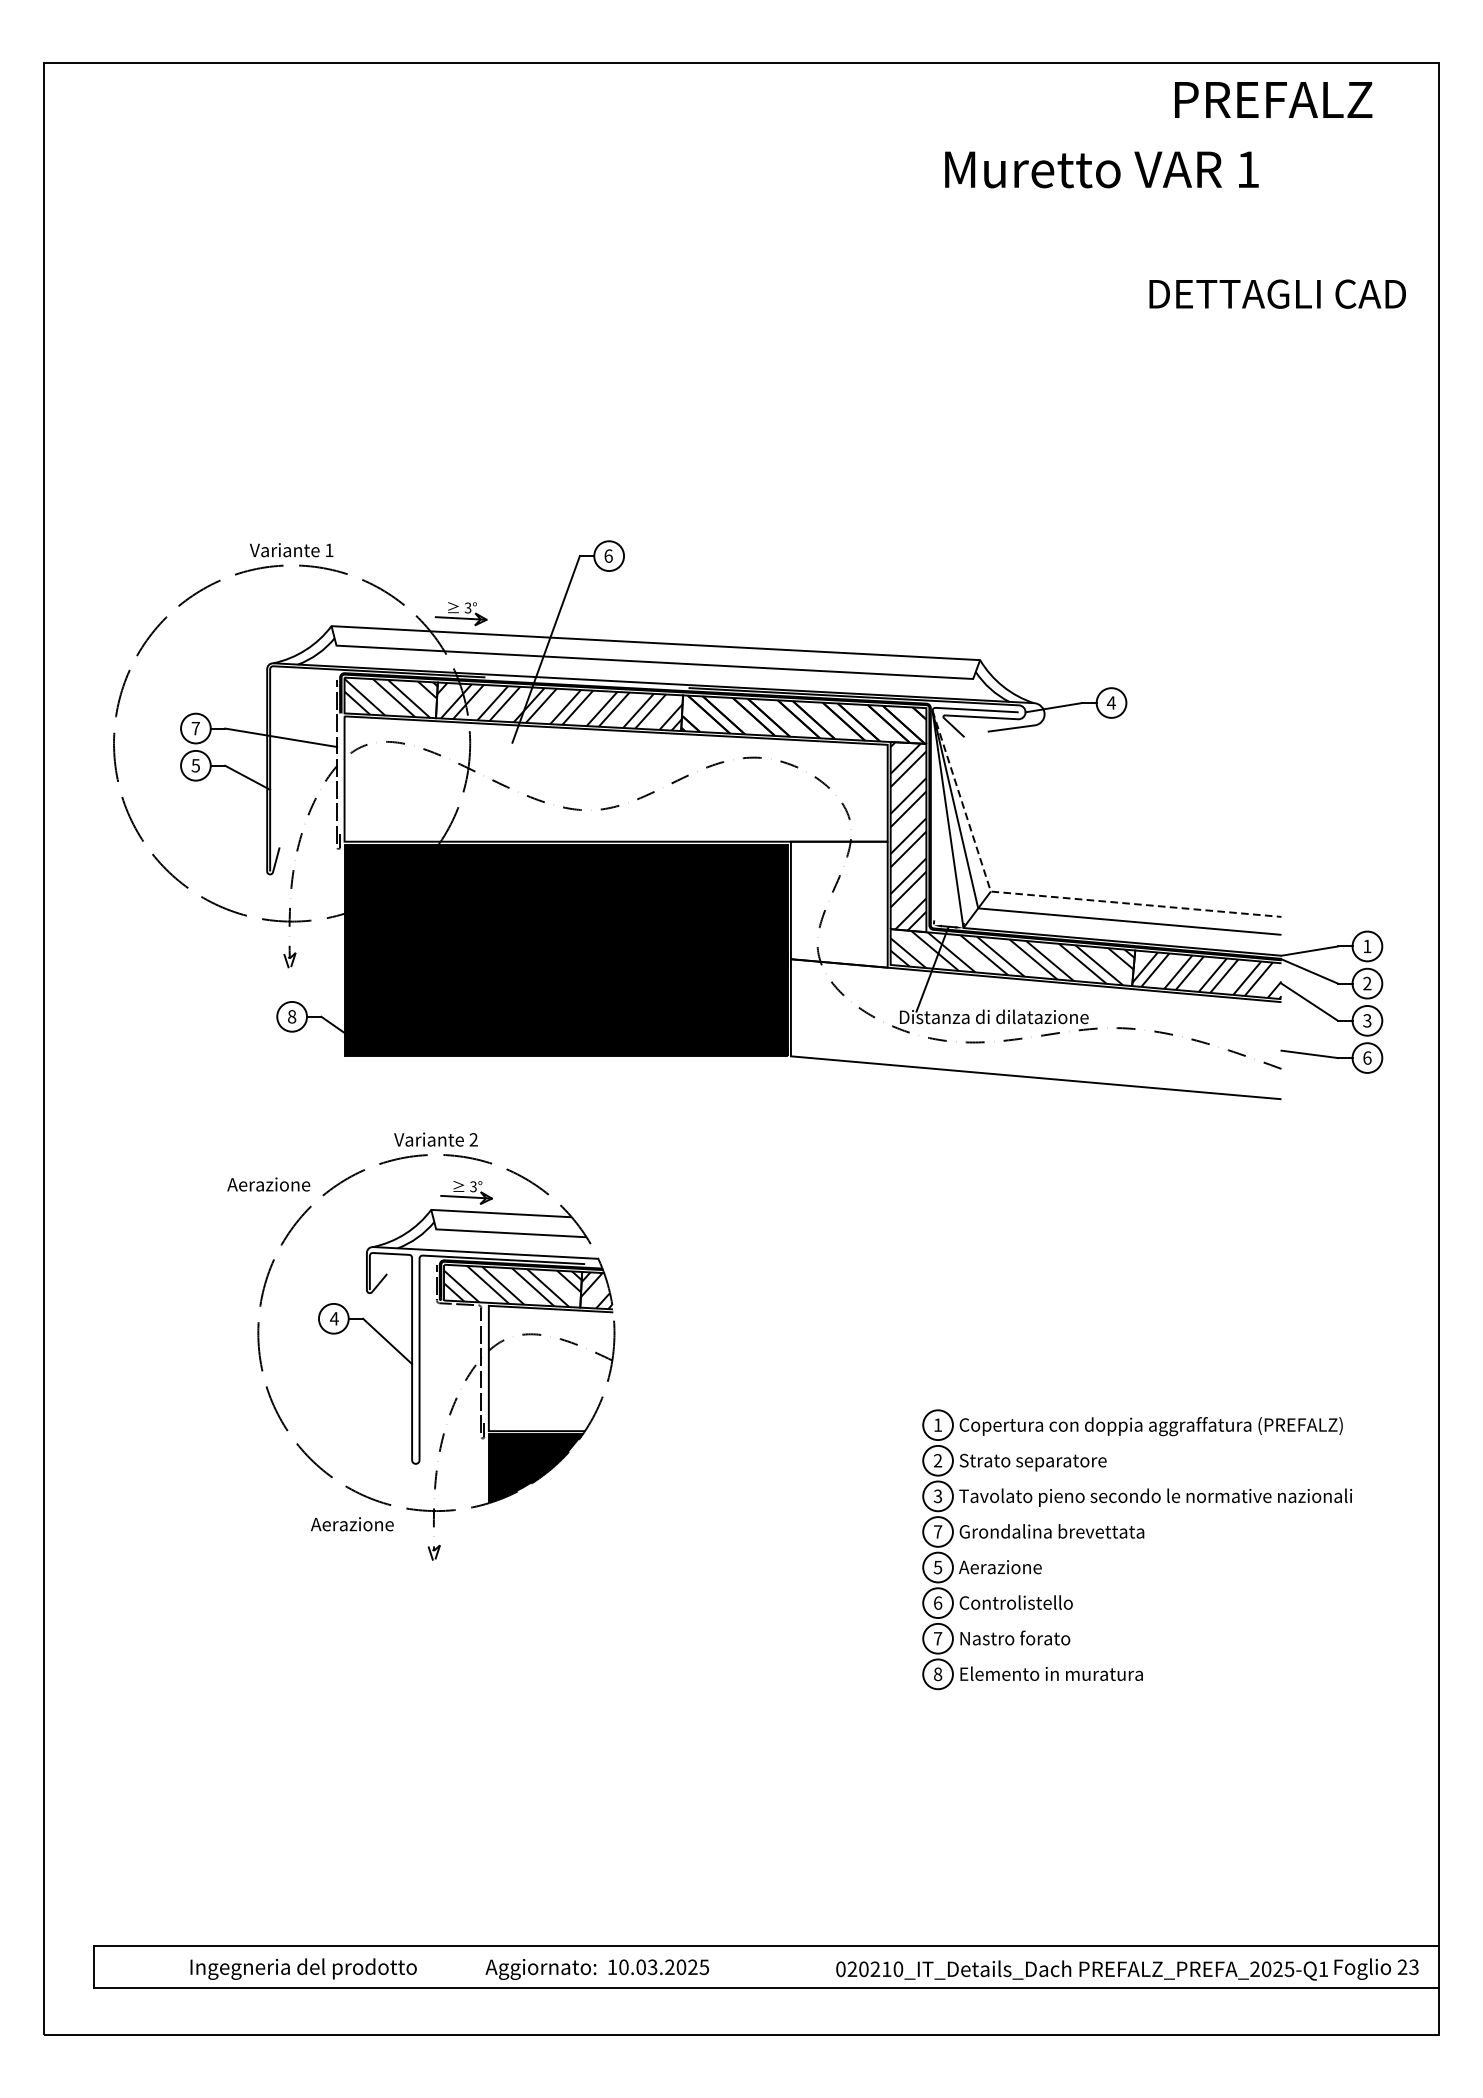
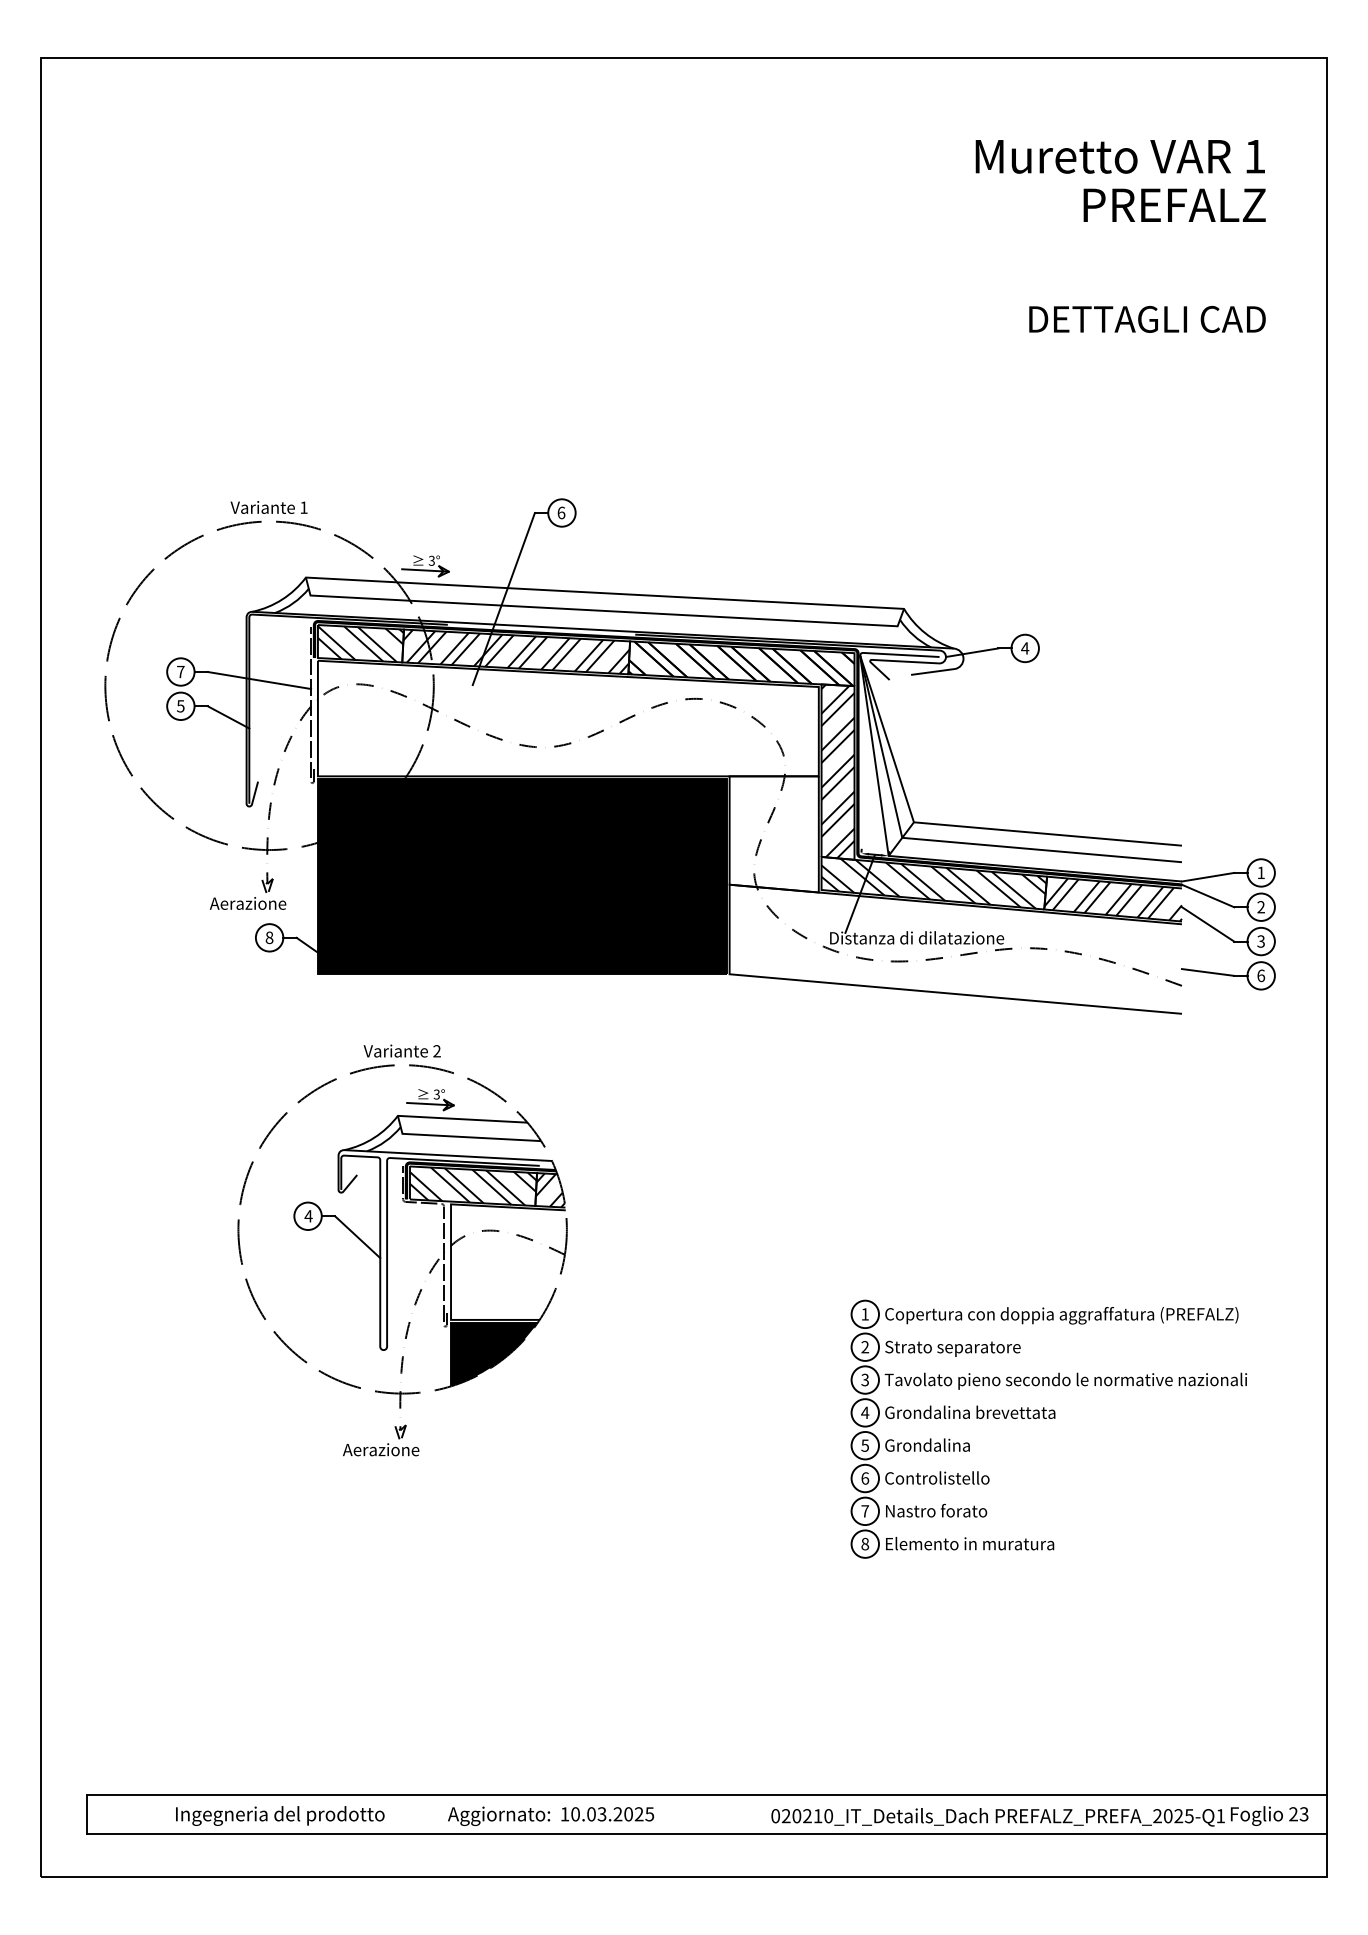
text: (1273, 99) -> (1174, 204), moved
text: (1100, 169) -> (1119, 156), moved
text: (1277, 294) -> (1147, 319), moved
line: (1041, 896) -> (960, 826), dashed -> solid
text: (268, 1184) -> (247, 903), moved
text: (352, 1523) -> (381, 1449), moved
text: (938, 1531) -> (865, 1412), 7 -> 4
text: (1004, 1566) -> (926, 1444), Aerazione -> Grondalina

